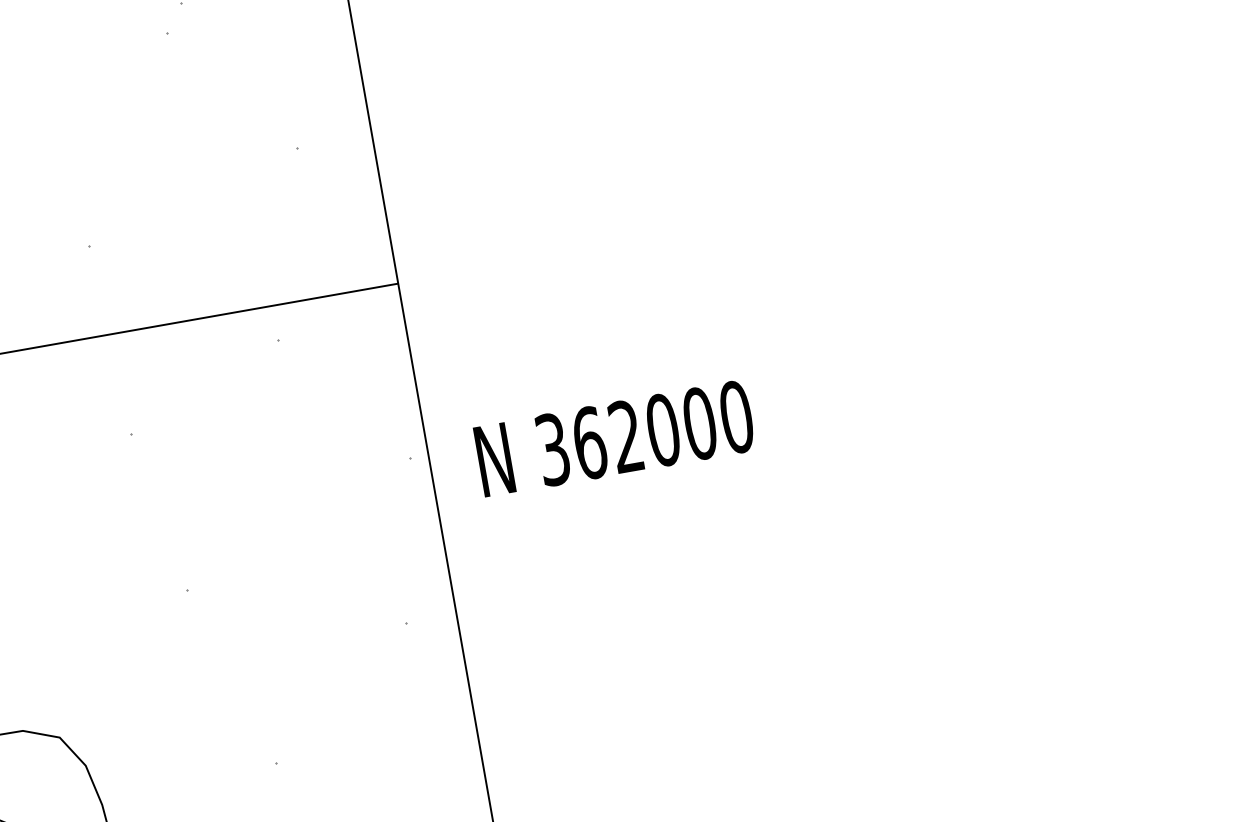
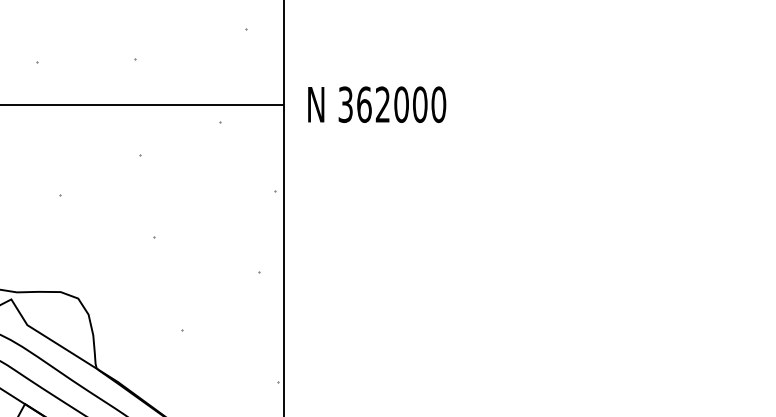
text: (615, 438) -> (377, 104), moved

